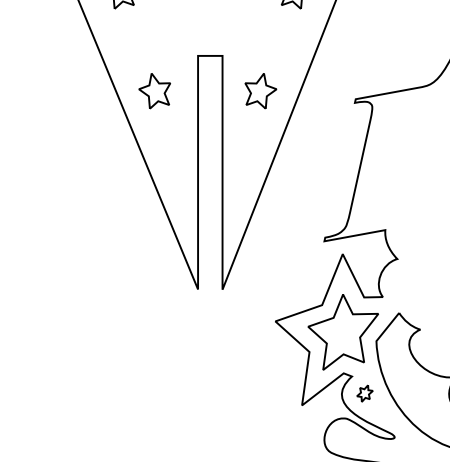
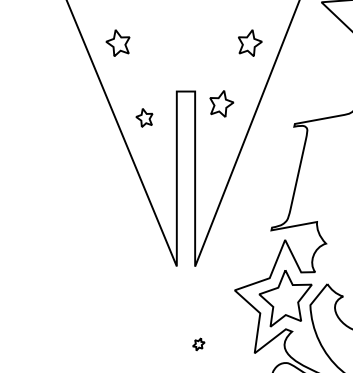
part: (154, 90) -> (144, 117), size x0.7
part: (260, 90) -> (221, 103), moved
part: (364, 392) -> (198, 343), moved

